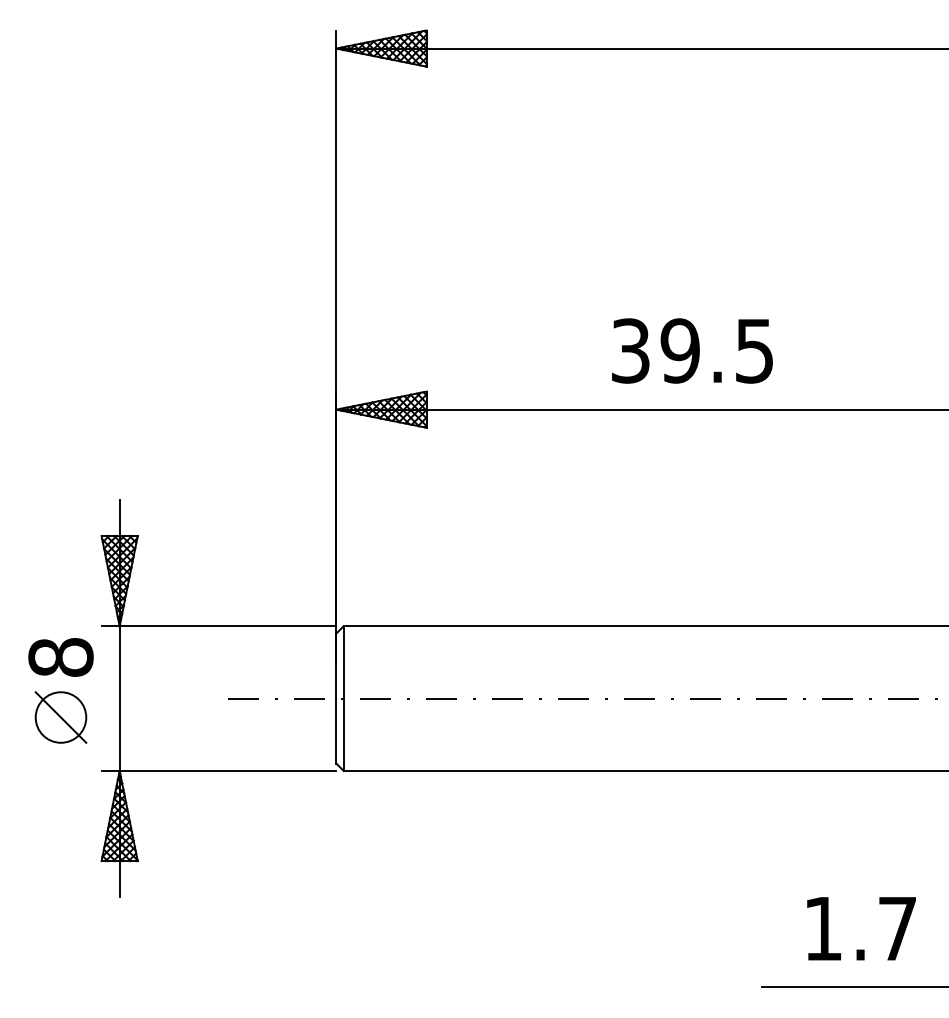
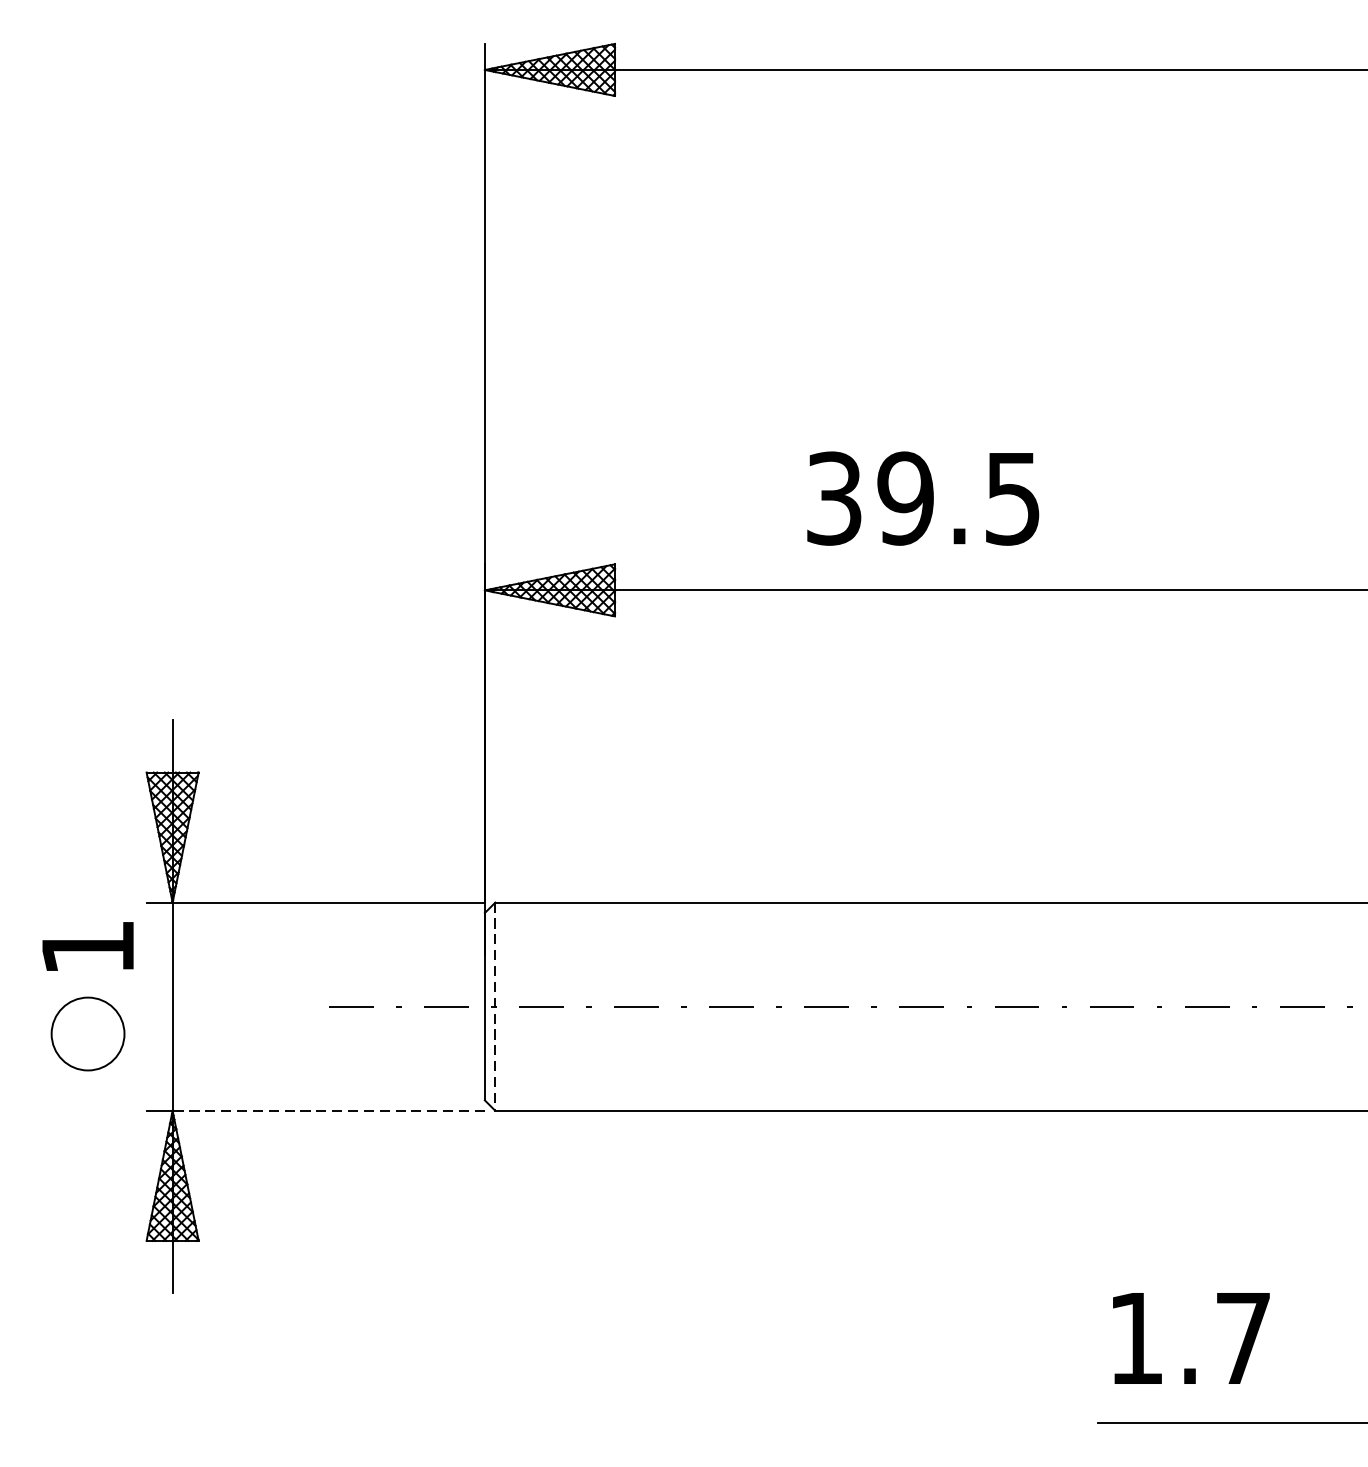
text: (692, 350) -> (923, 497), moved
text: (60, 657) -> (87, 947), 8 -> 1
line: (343, 699) -> (495, 1008), solid -> dashed
line: (60, 717) -> (87, 1033), removed
line: (227, 770) -> (328, 1110), solid -> dashed
text: (861, 928) -> (1191, 1338), moved

